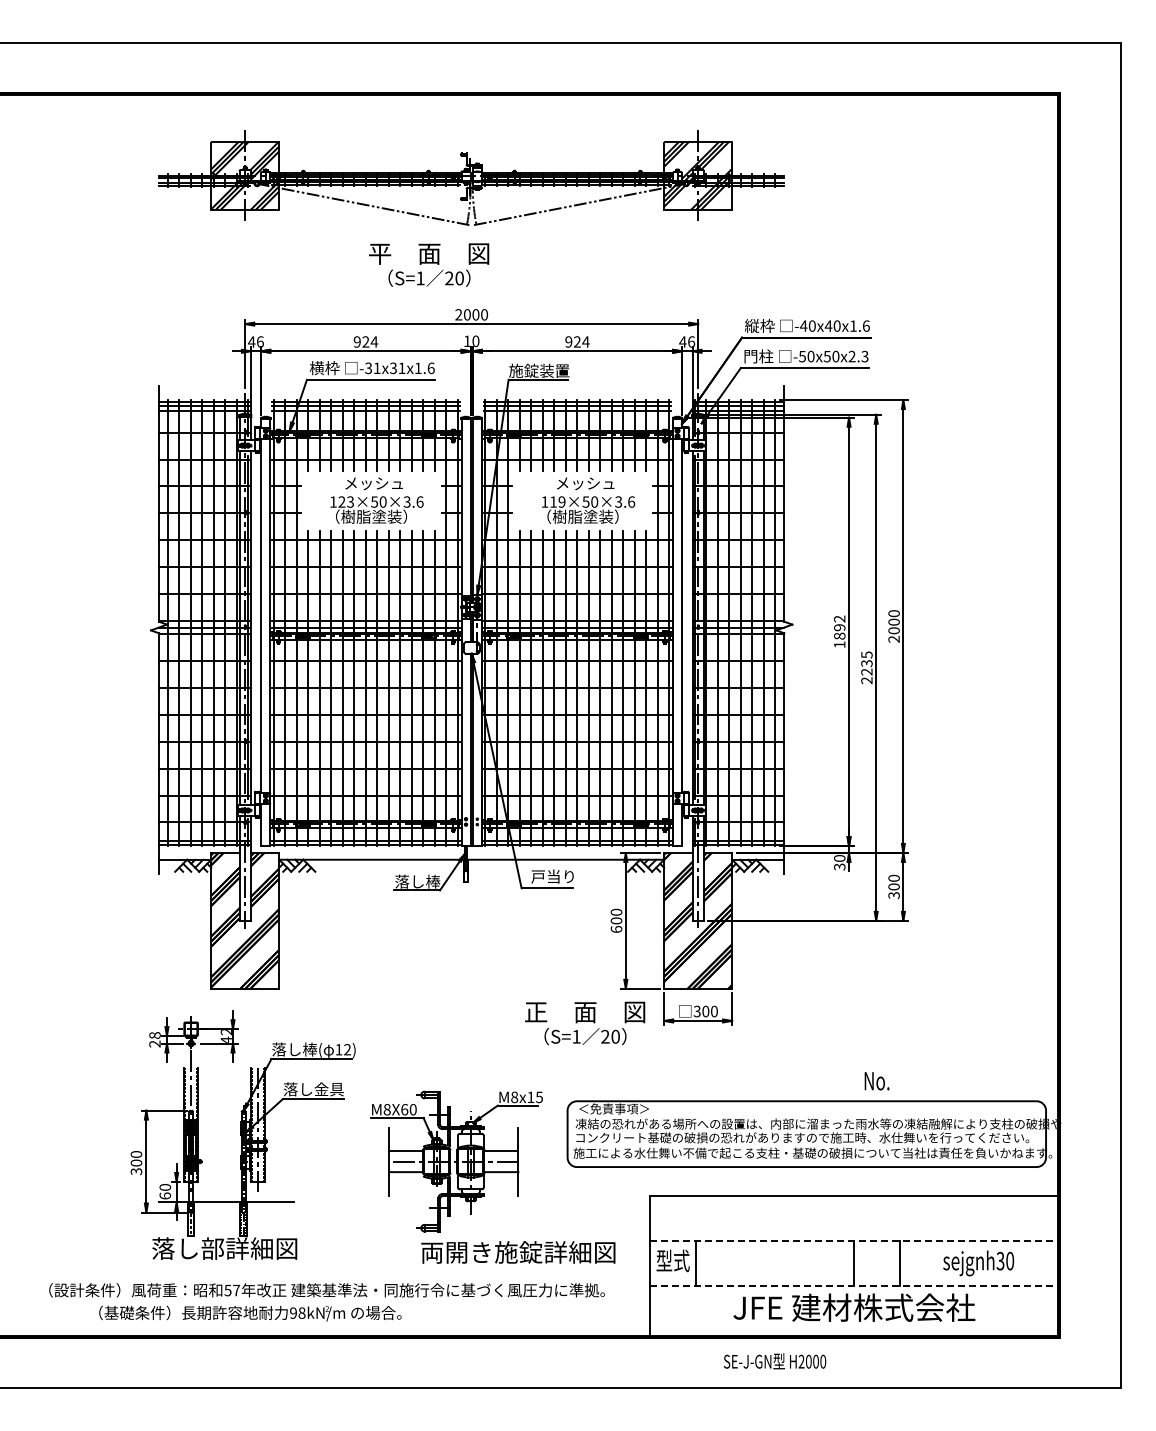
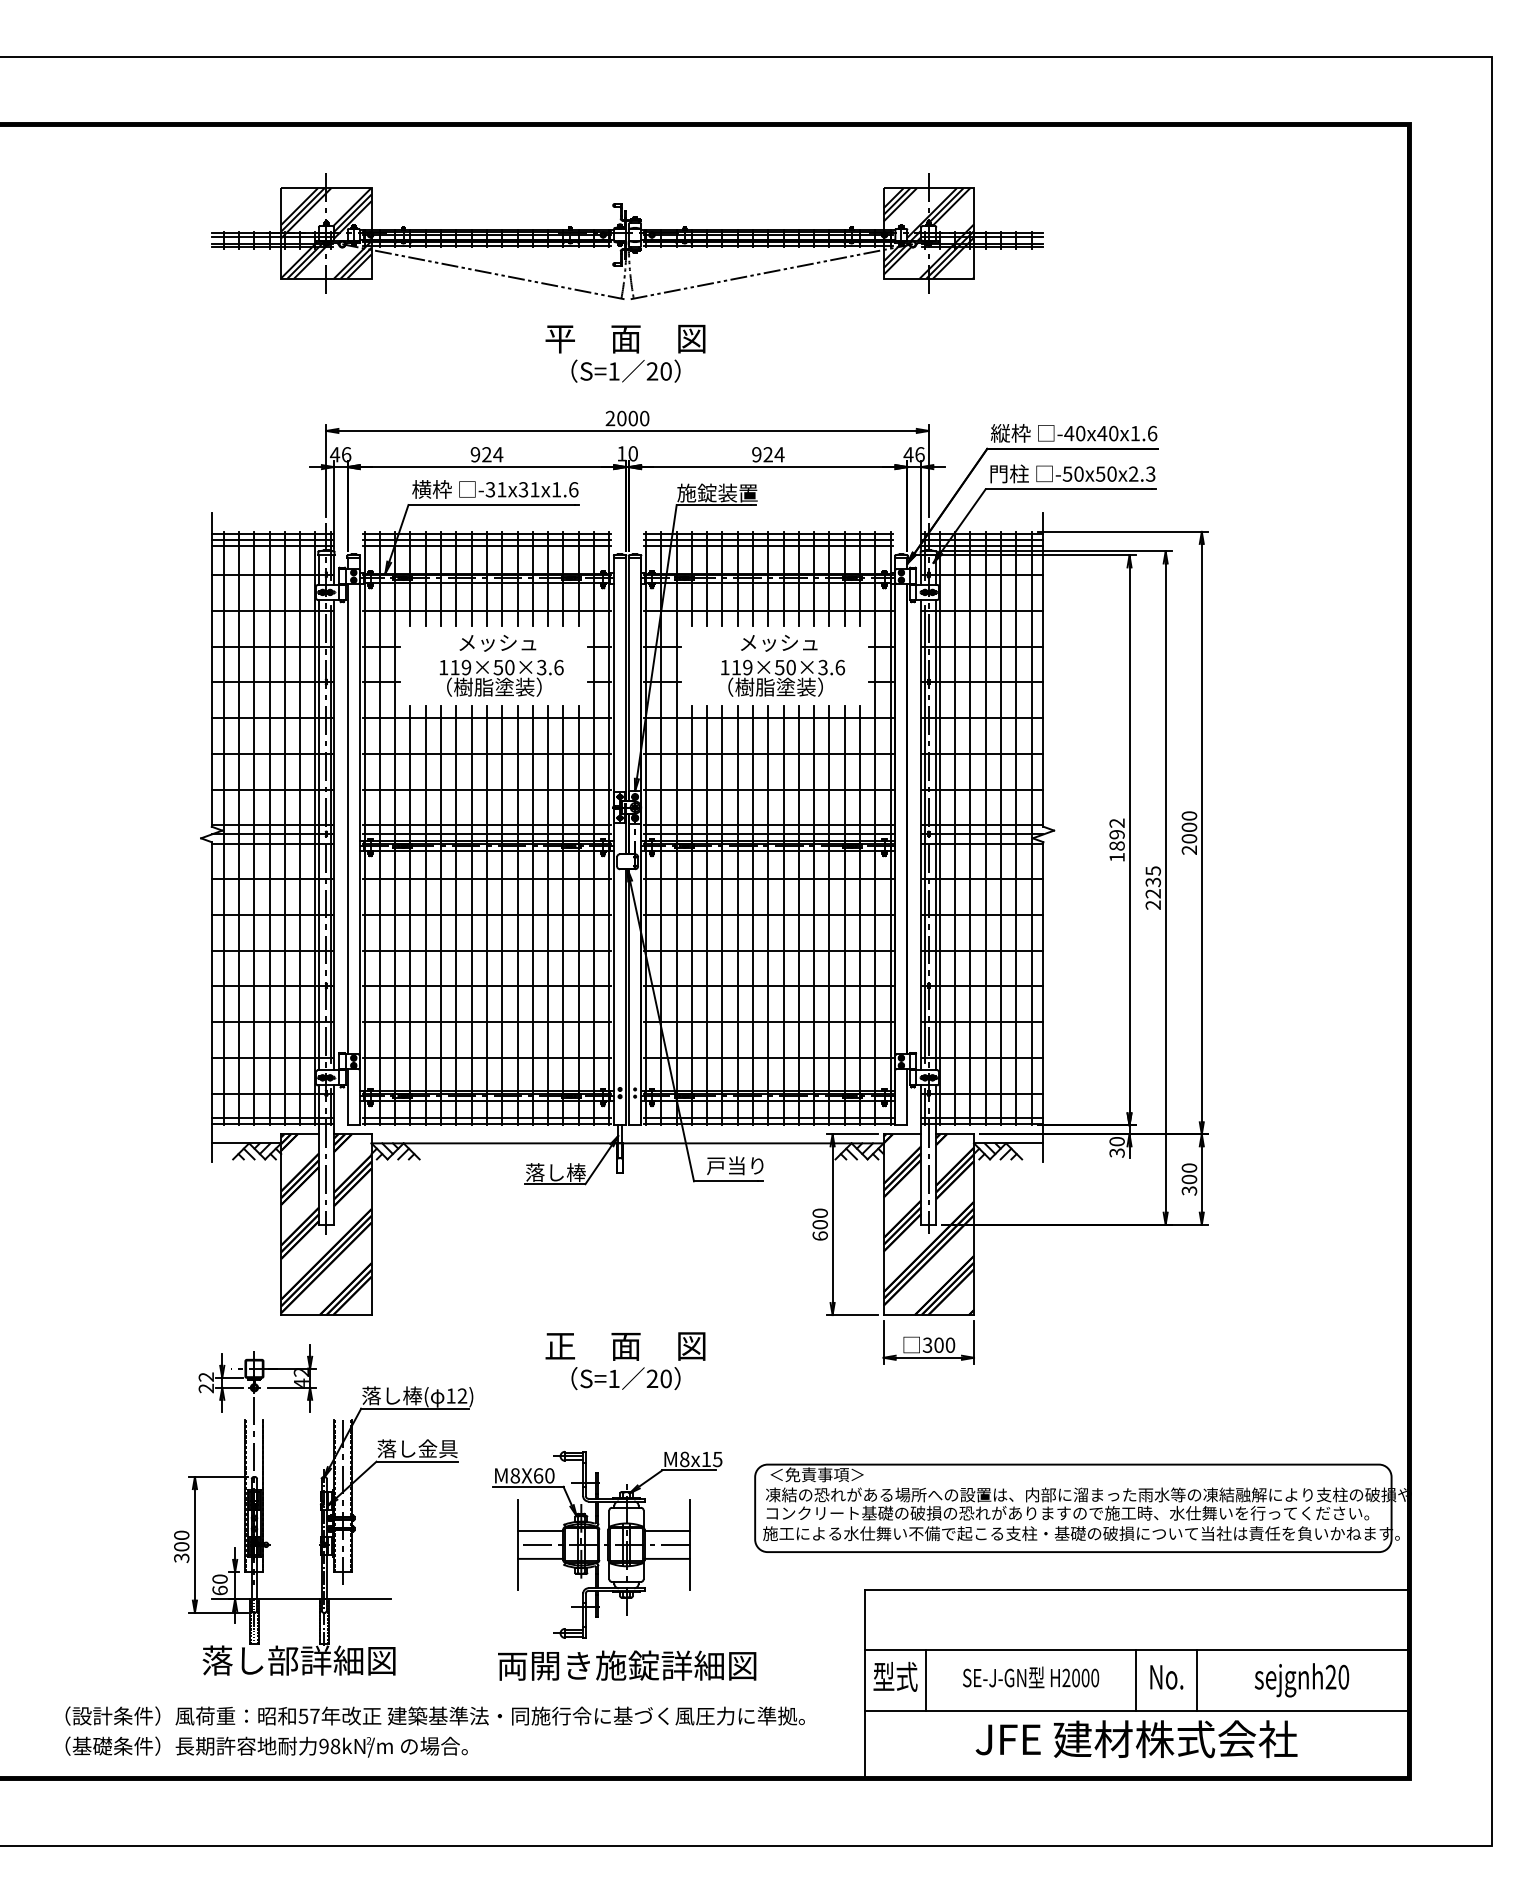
text: (429, 264) -> (626, 352), moved
text: (345, 501) -> (459, 666), 123×50×3.6 -> 119×50×3.6
text: (585, 1023) -> (626, 1361), moved
text: (154, 1035) -> (205, 1377), 28 -> 22
text: (876, 1081) -> (1166, 1677), moved
line: (854, 1240) -> (1136, 1649), dashed -> solid
text: (518, 1252) -> (627, 1665), moved
text: (1000, 1261) -> (1330, 1677), sejgnh30 -> sejgnh20
line: (854, 1286) -> (1136, 1710), dashed -> solid
text: (250, 1313) -> (266, 1746), moved
text: (775, 1361) -> (1031, 1677), moved

